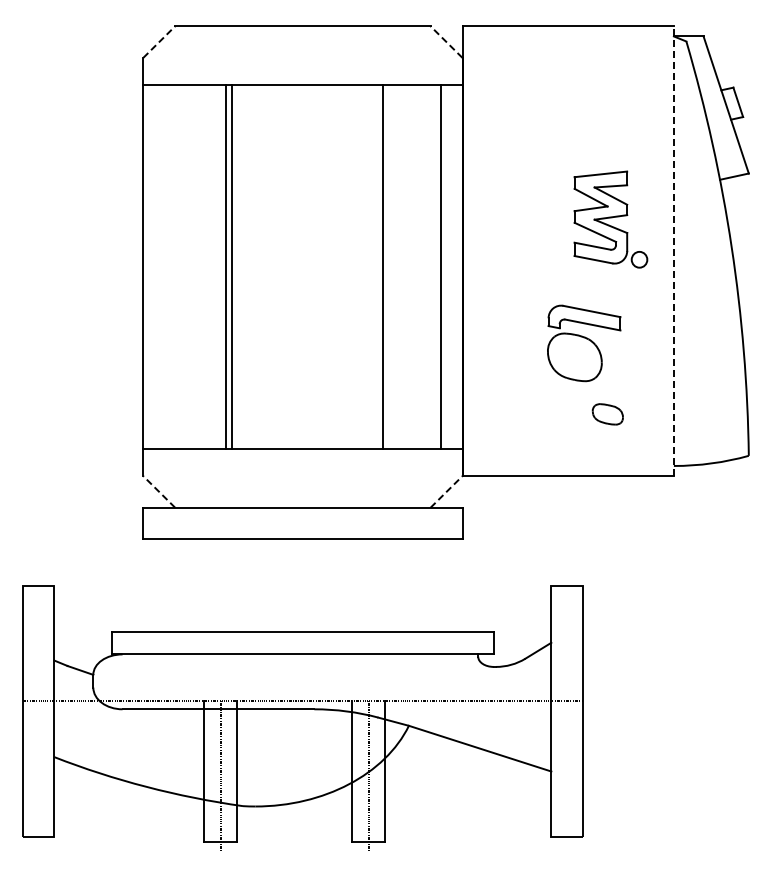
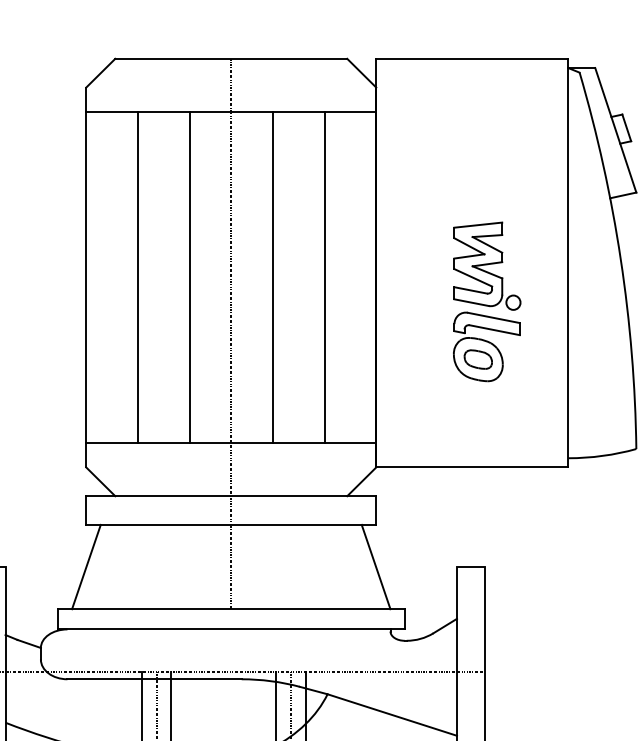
line: (159, 41) -> (101, 72), dashed -> solid
line: (446, 41) -> (361, 72), dashed -> solid
part: (610, 219) -> (487, 266), moved
line: (673, 251) -> (567, 263), dashed -> solid
line: (225, 266) -> (137, 277), moved
line: (231, 266) -> (190, 277), moved
line: (383, 266) -> (272, 277), moved
line: (440, 266) -> (324, 277), moved
line: (302, 329) -> (230, 334), added
part: (607, 414) -> (477, 359), moved
line: (158, 491) -> (100, 481), dashed -> solid
line: (446, 491) -> (361, 481), dashed -> solid
line: (143, 585) -> (86, 566), added
line: (462, 585) -> (376, 566), added

